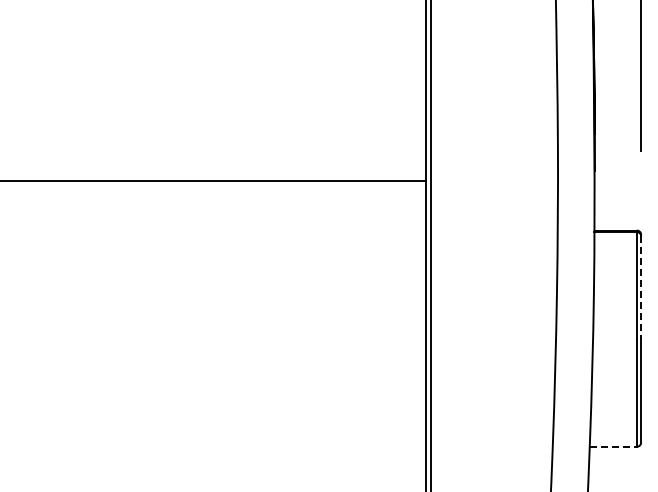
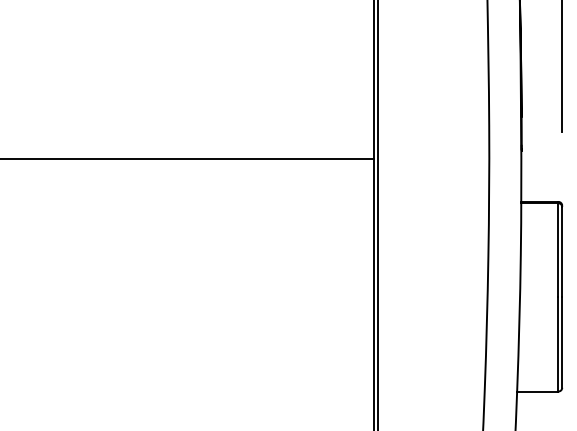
line: (641, 287) -> (562, 251), dashed -> solid
line: (613, 446) -> (537, 391), dashed -> solid

